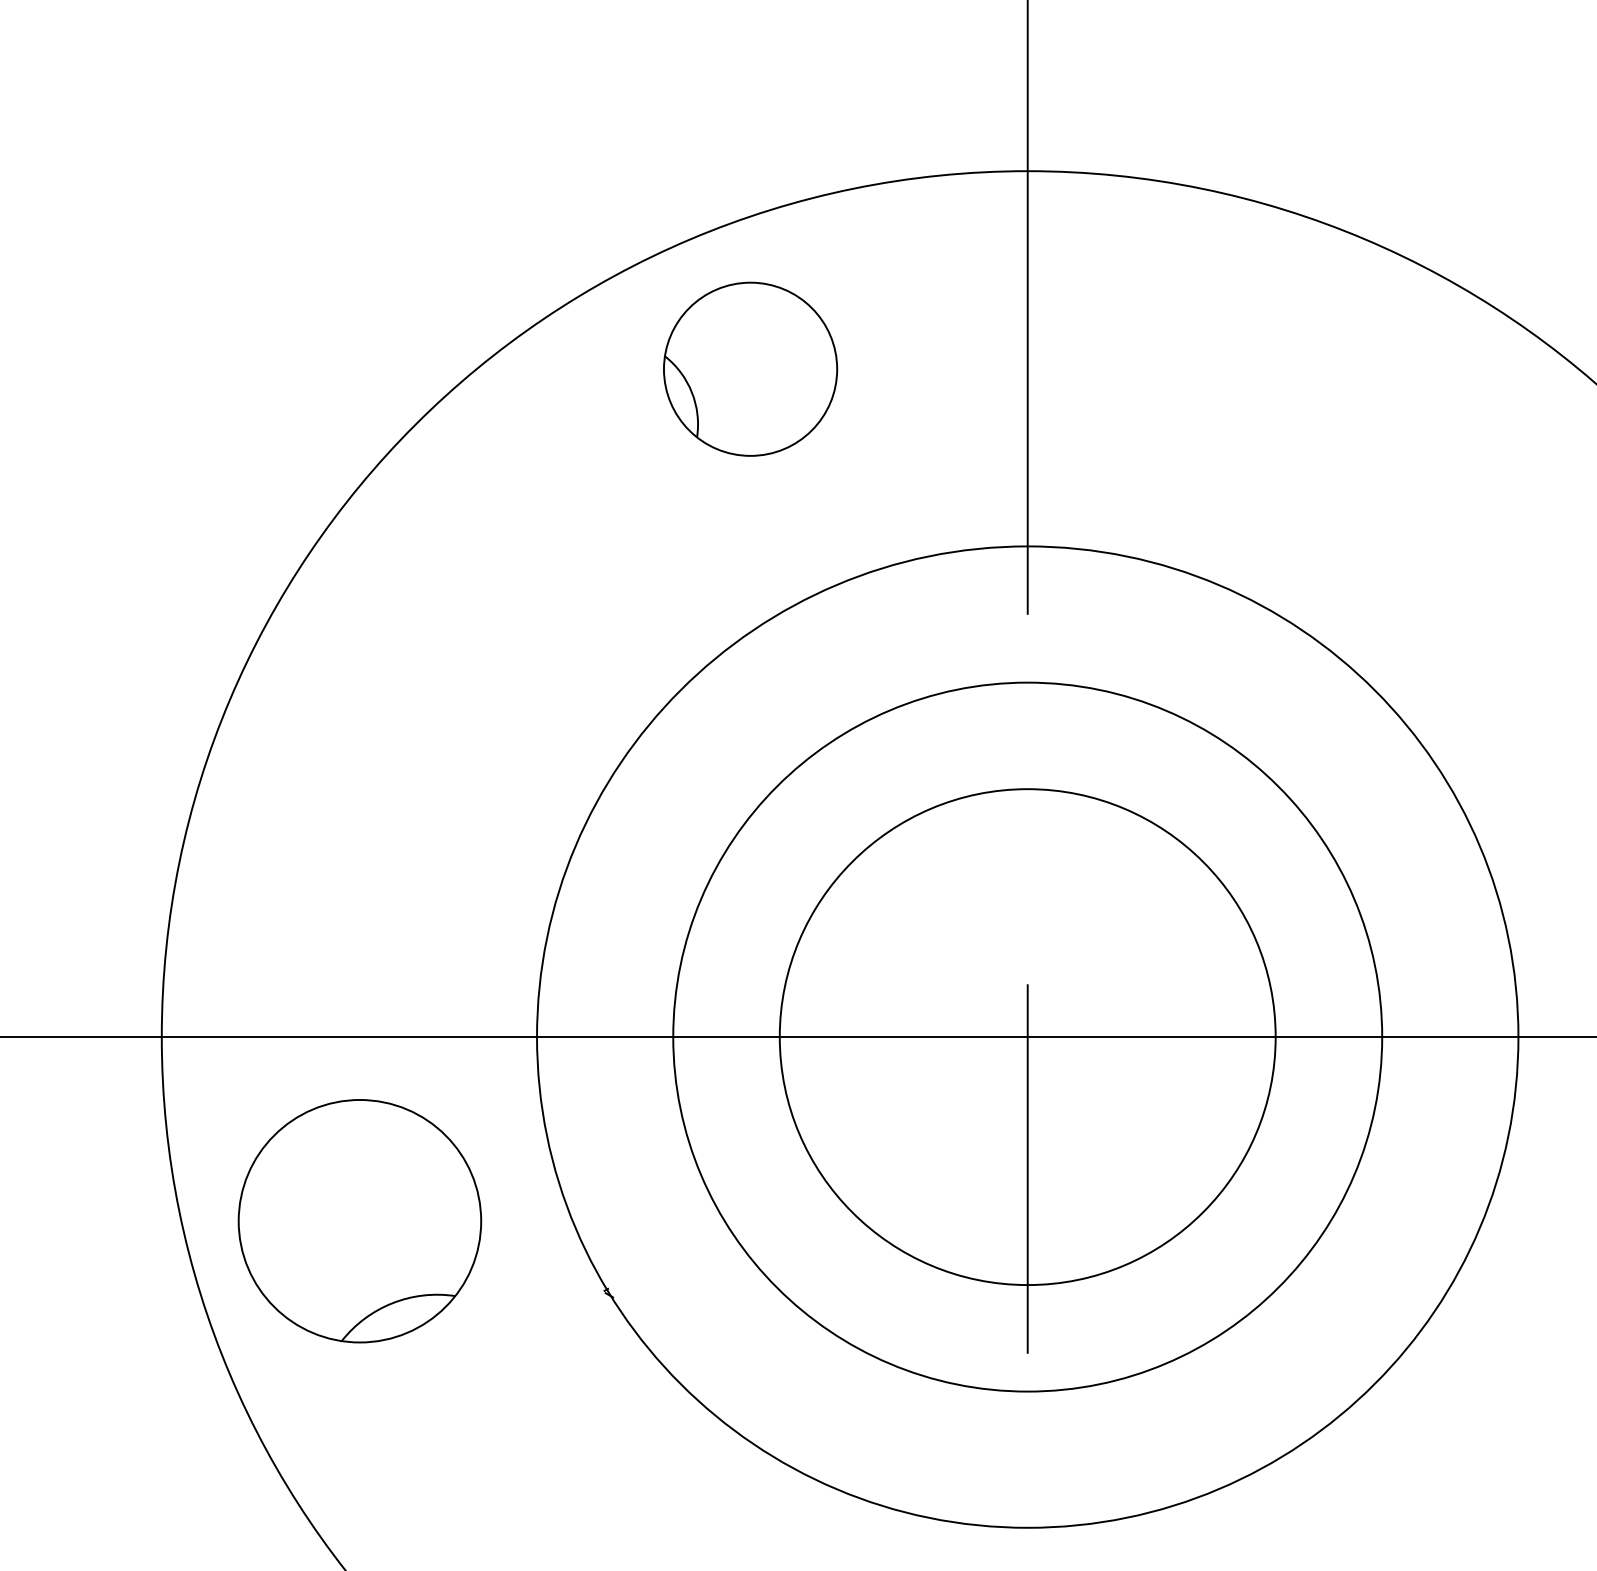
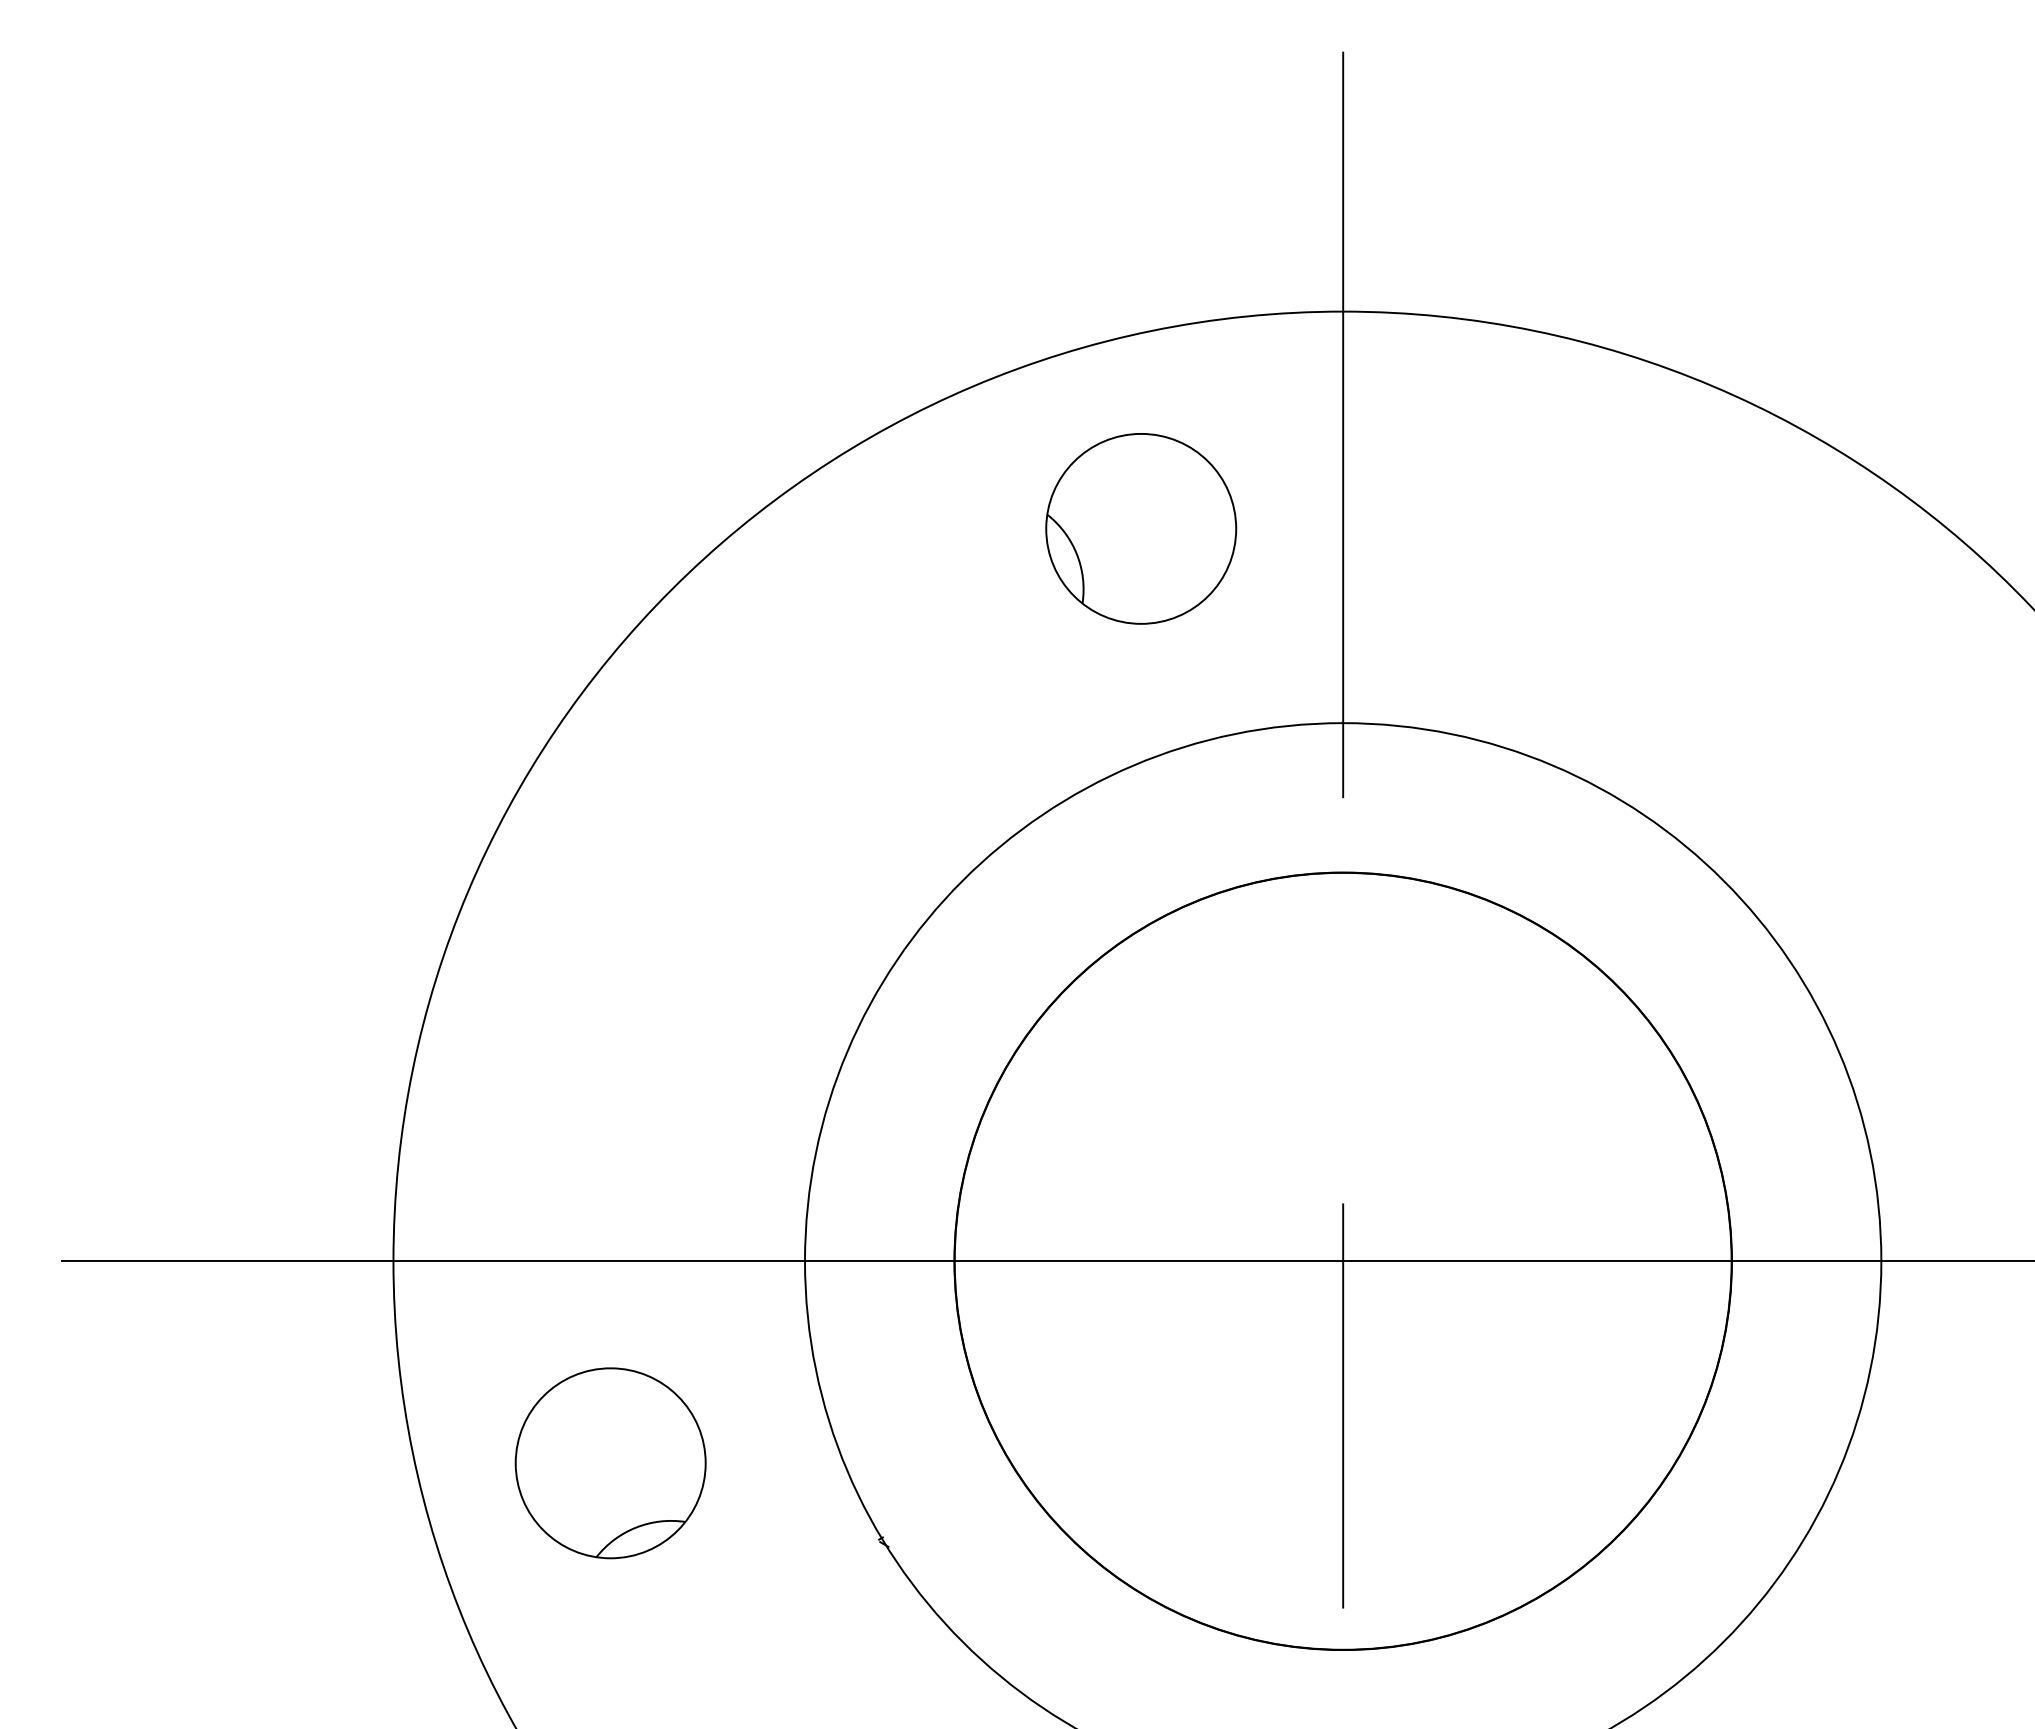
part: (750, 368) -> (1141, 528), moved
circle: (1027, 1036) -> (1342, 1260), size x1.43
part: (359, 1221) -> (610, 1463), size x0.71

